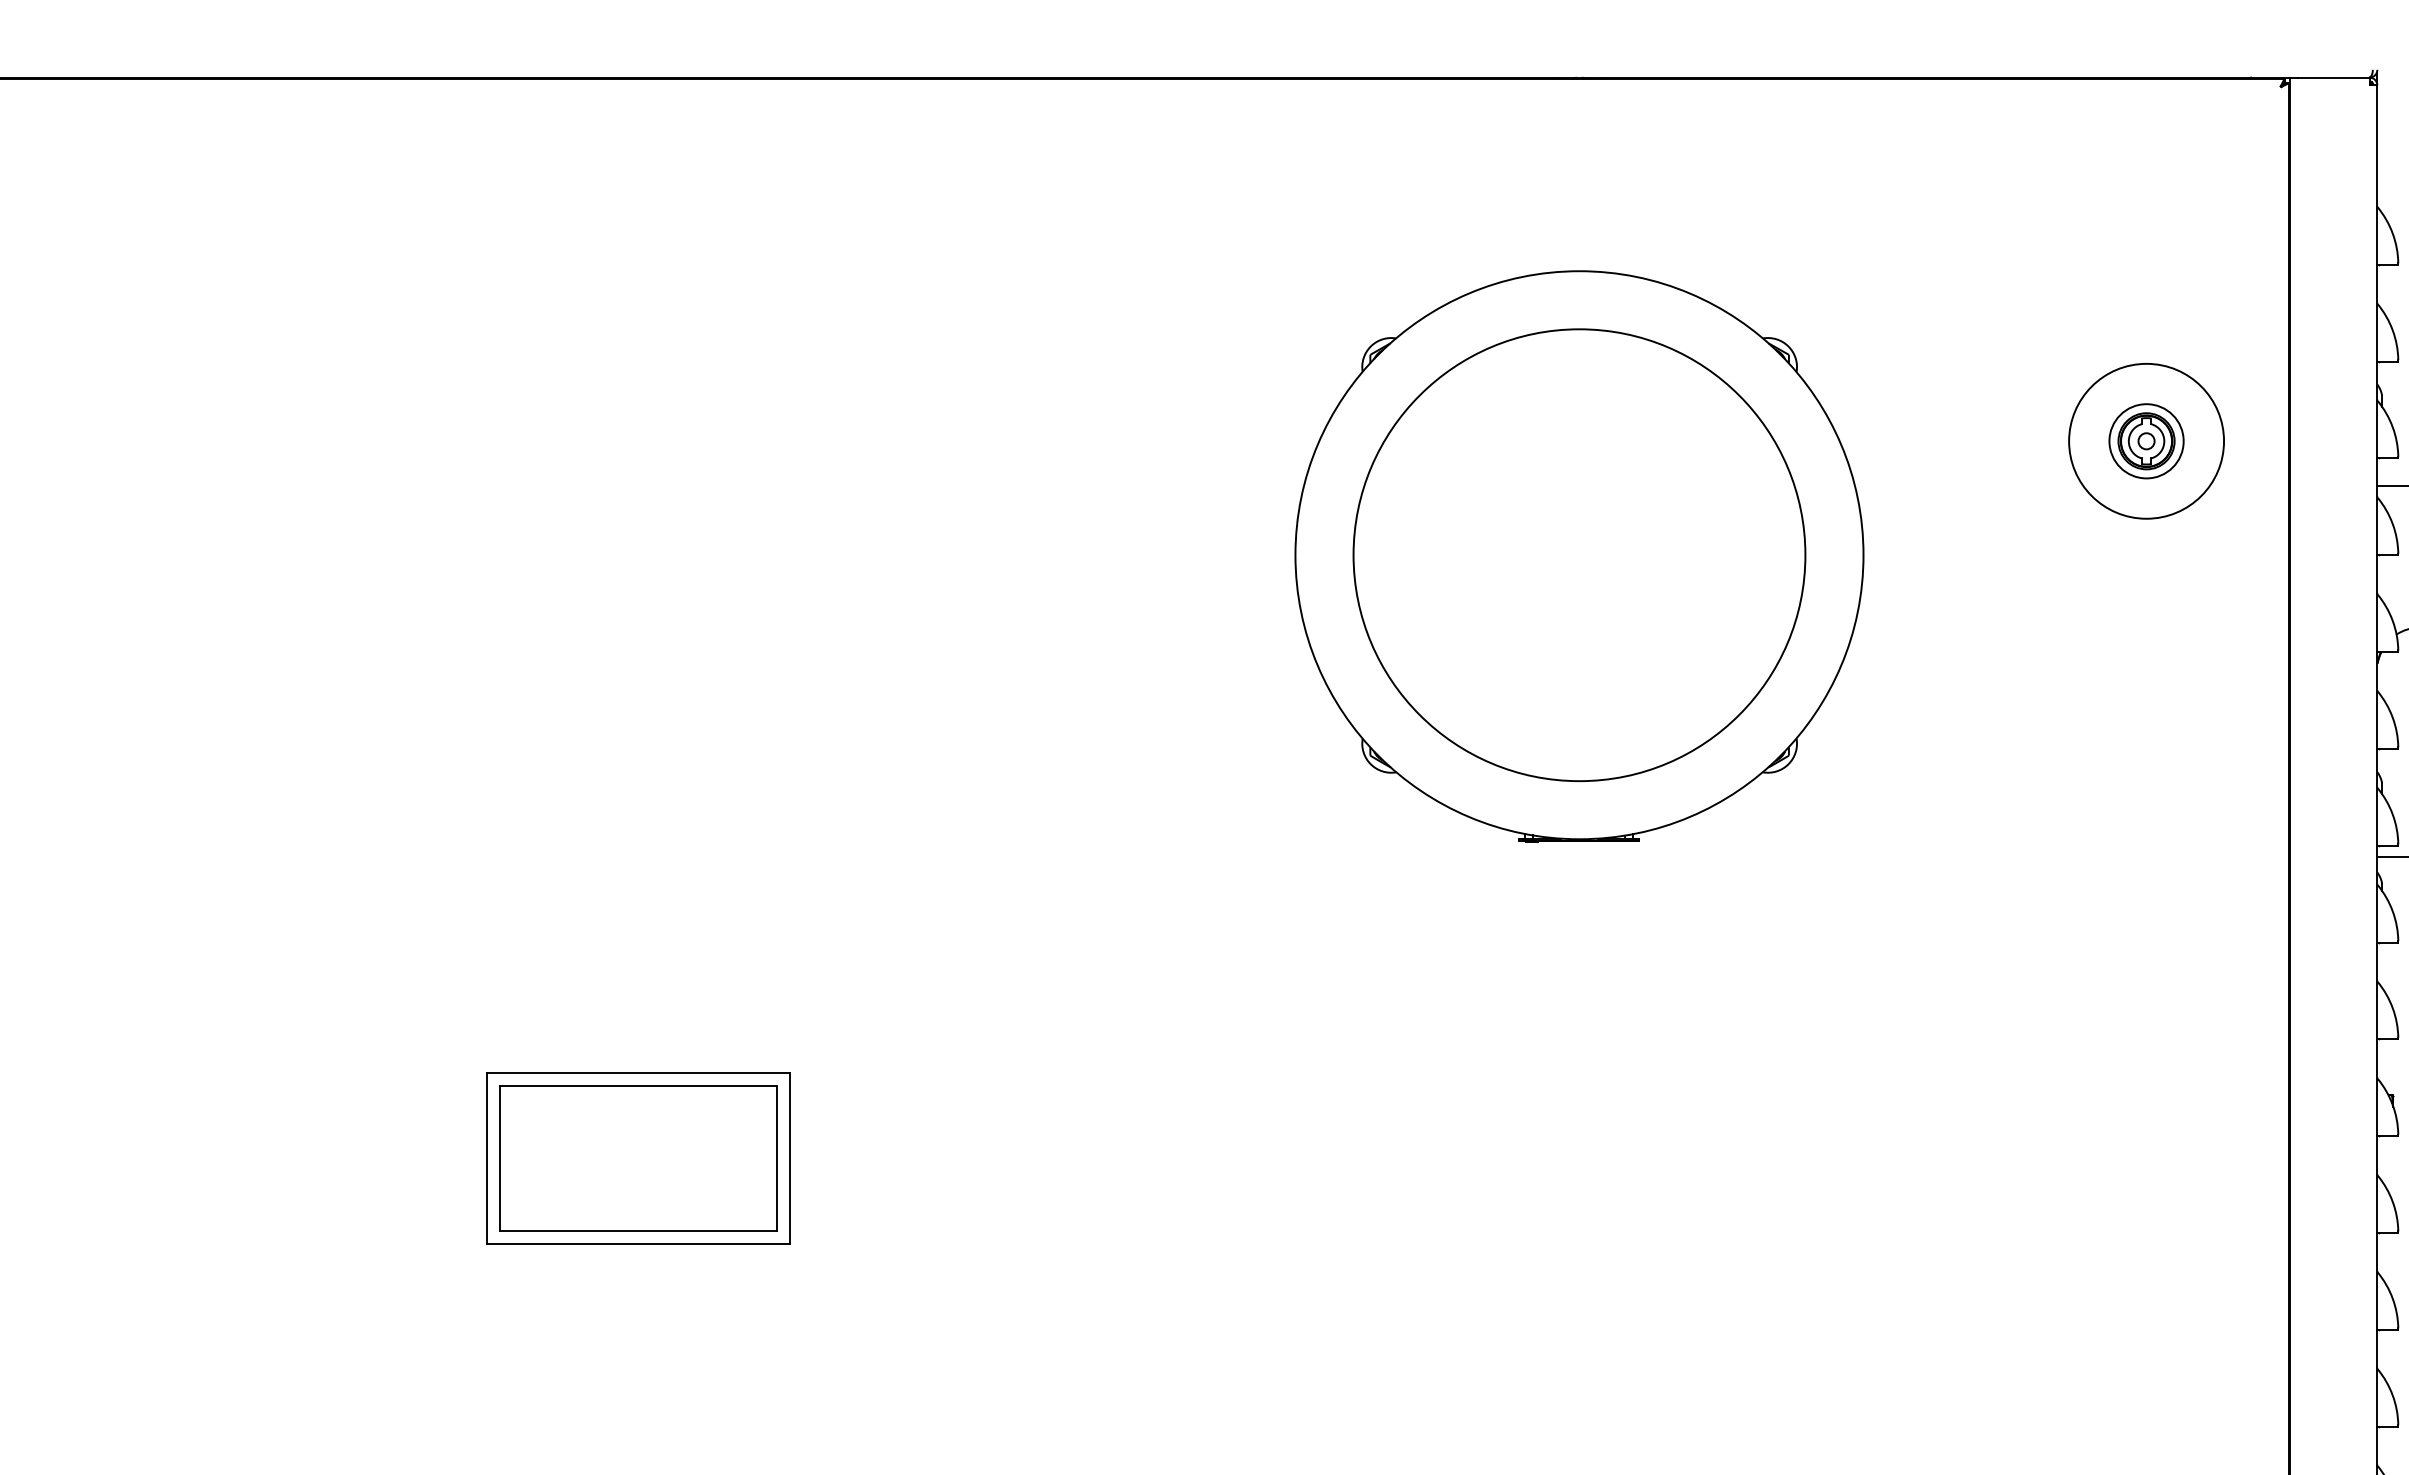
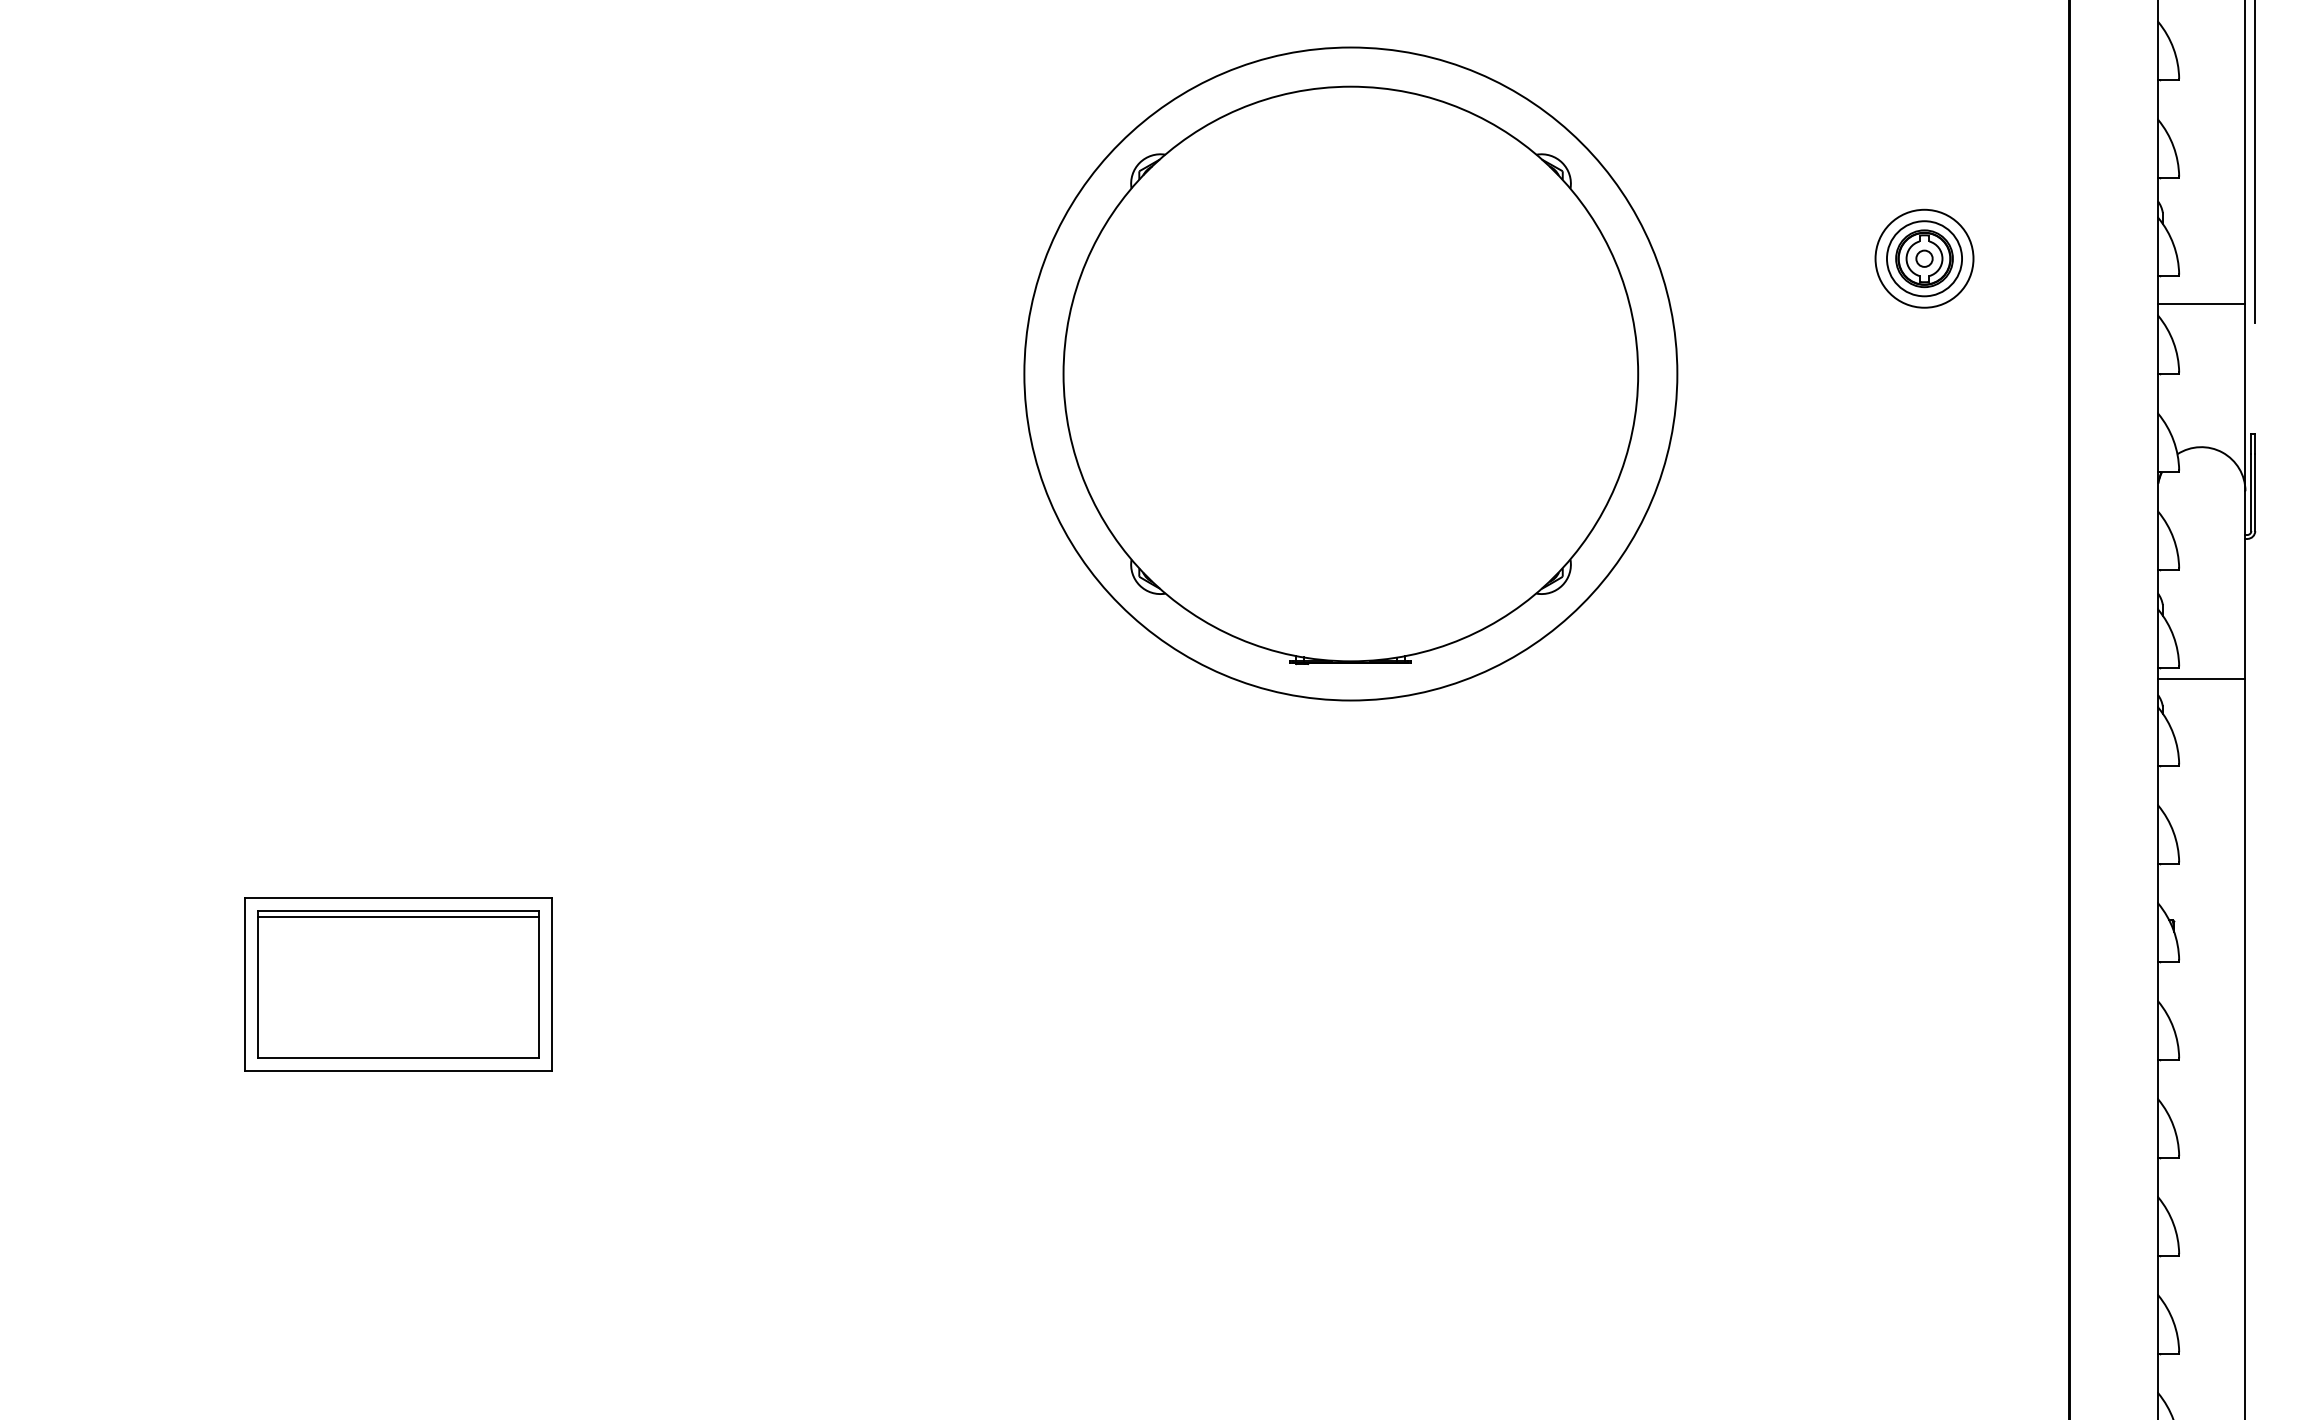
circle: (2146, 440) -> (1924, 257), size x0.62
circle: (1579, 554) -> (1350, 373), size x1.43
line: (638, 1092) -> (398, 917), added

